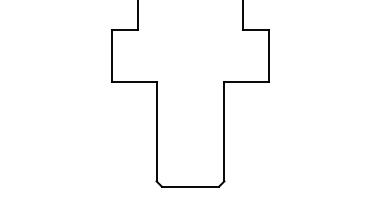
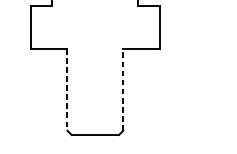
line: (156, 131) -> (67, 89), solid -> dashed
line: (224, 131) -> (123, 89), solid -> dashed

